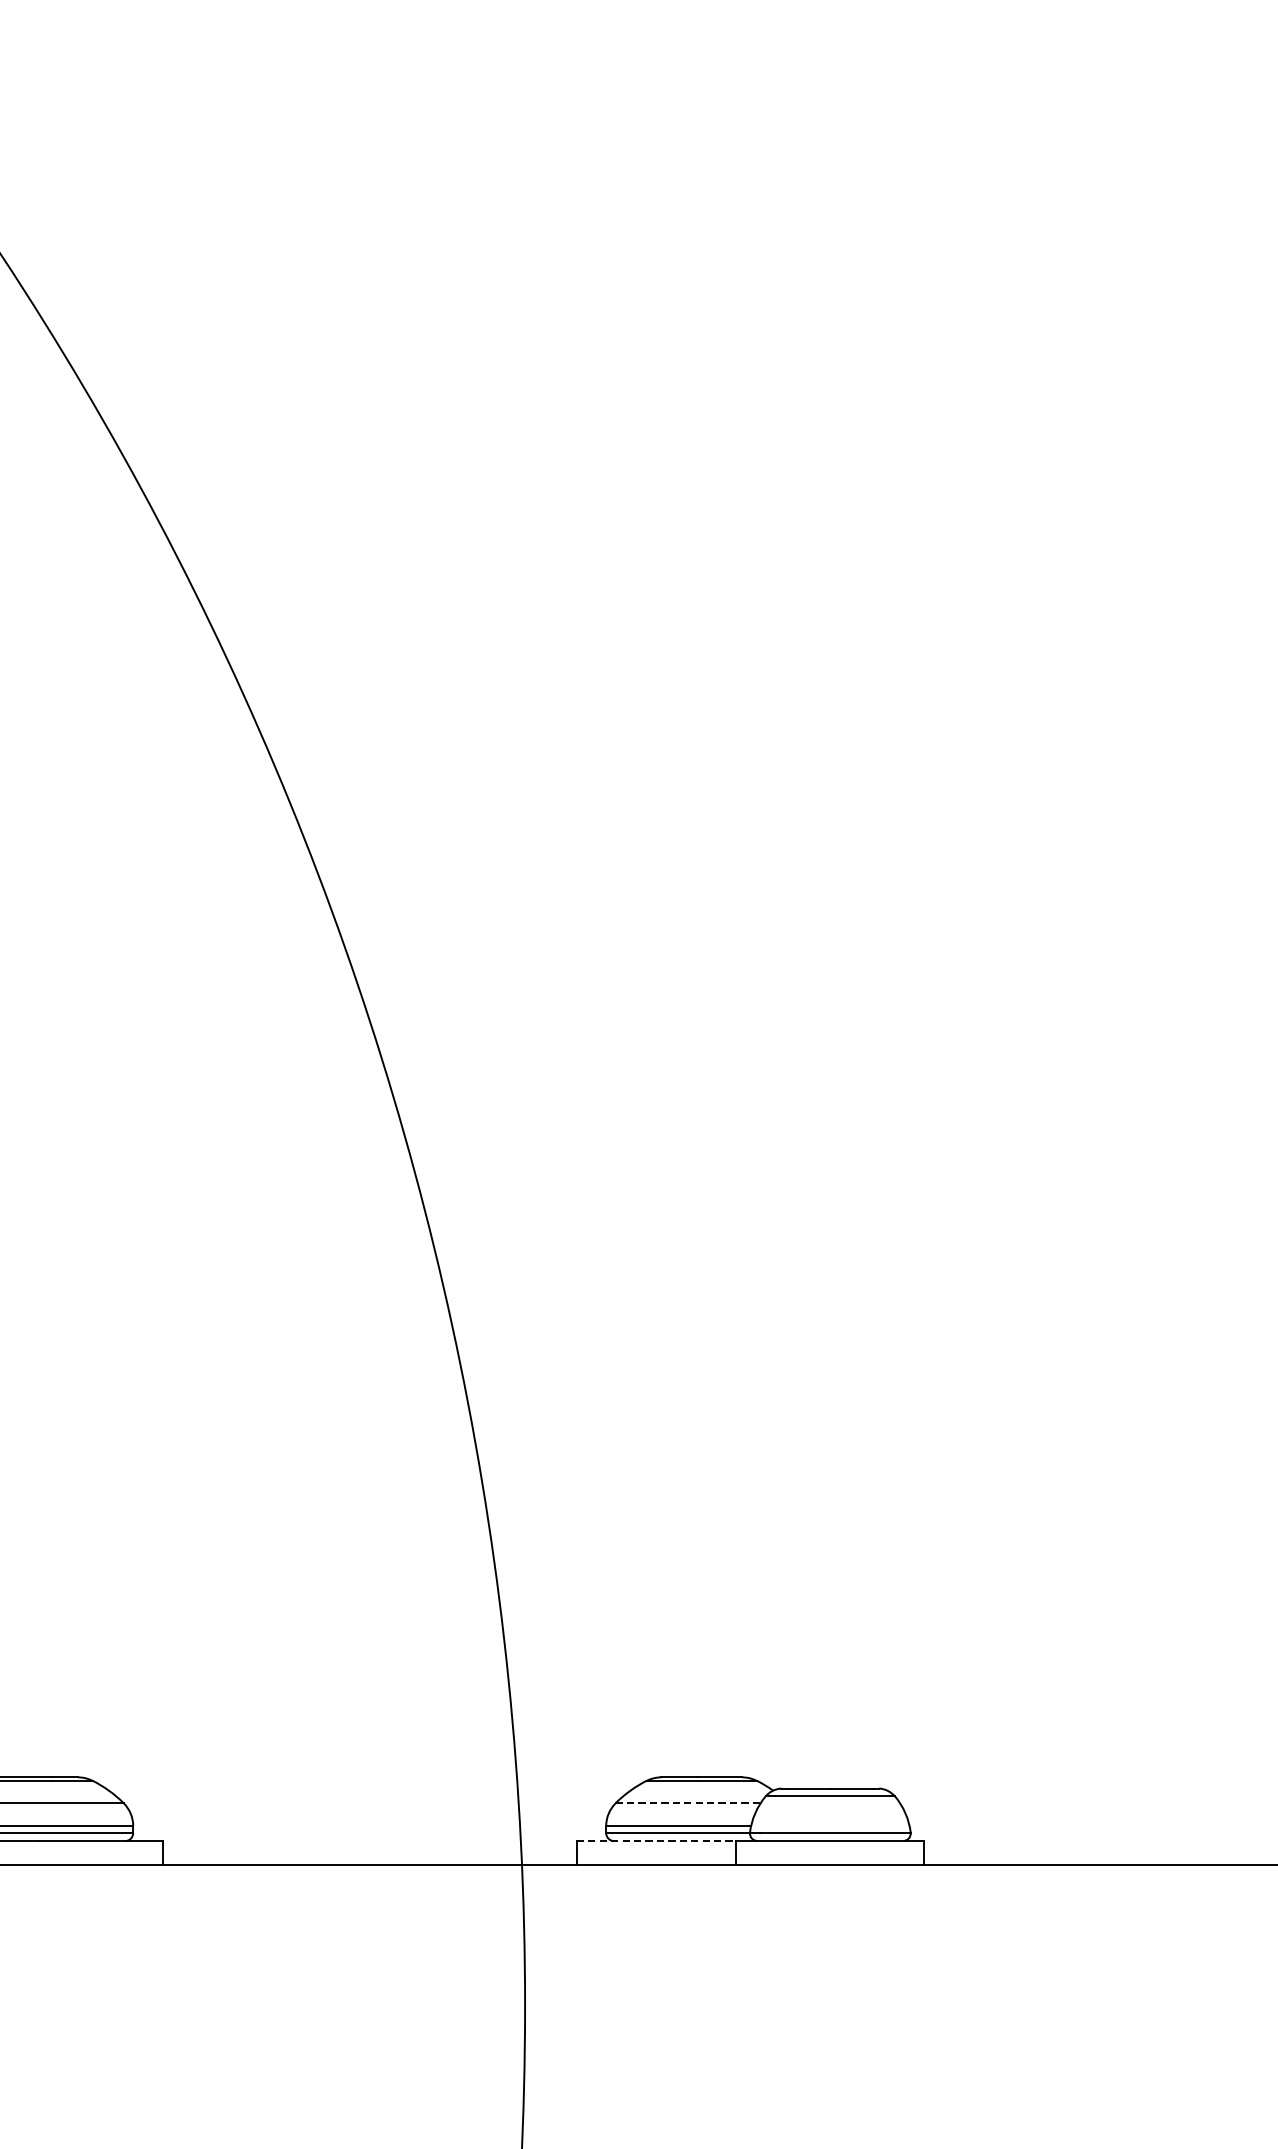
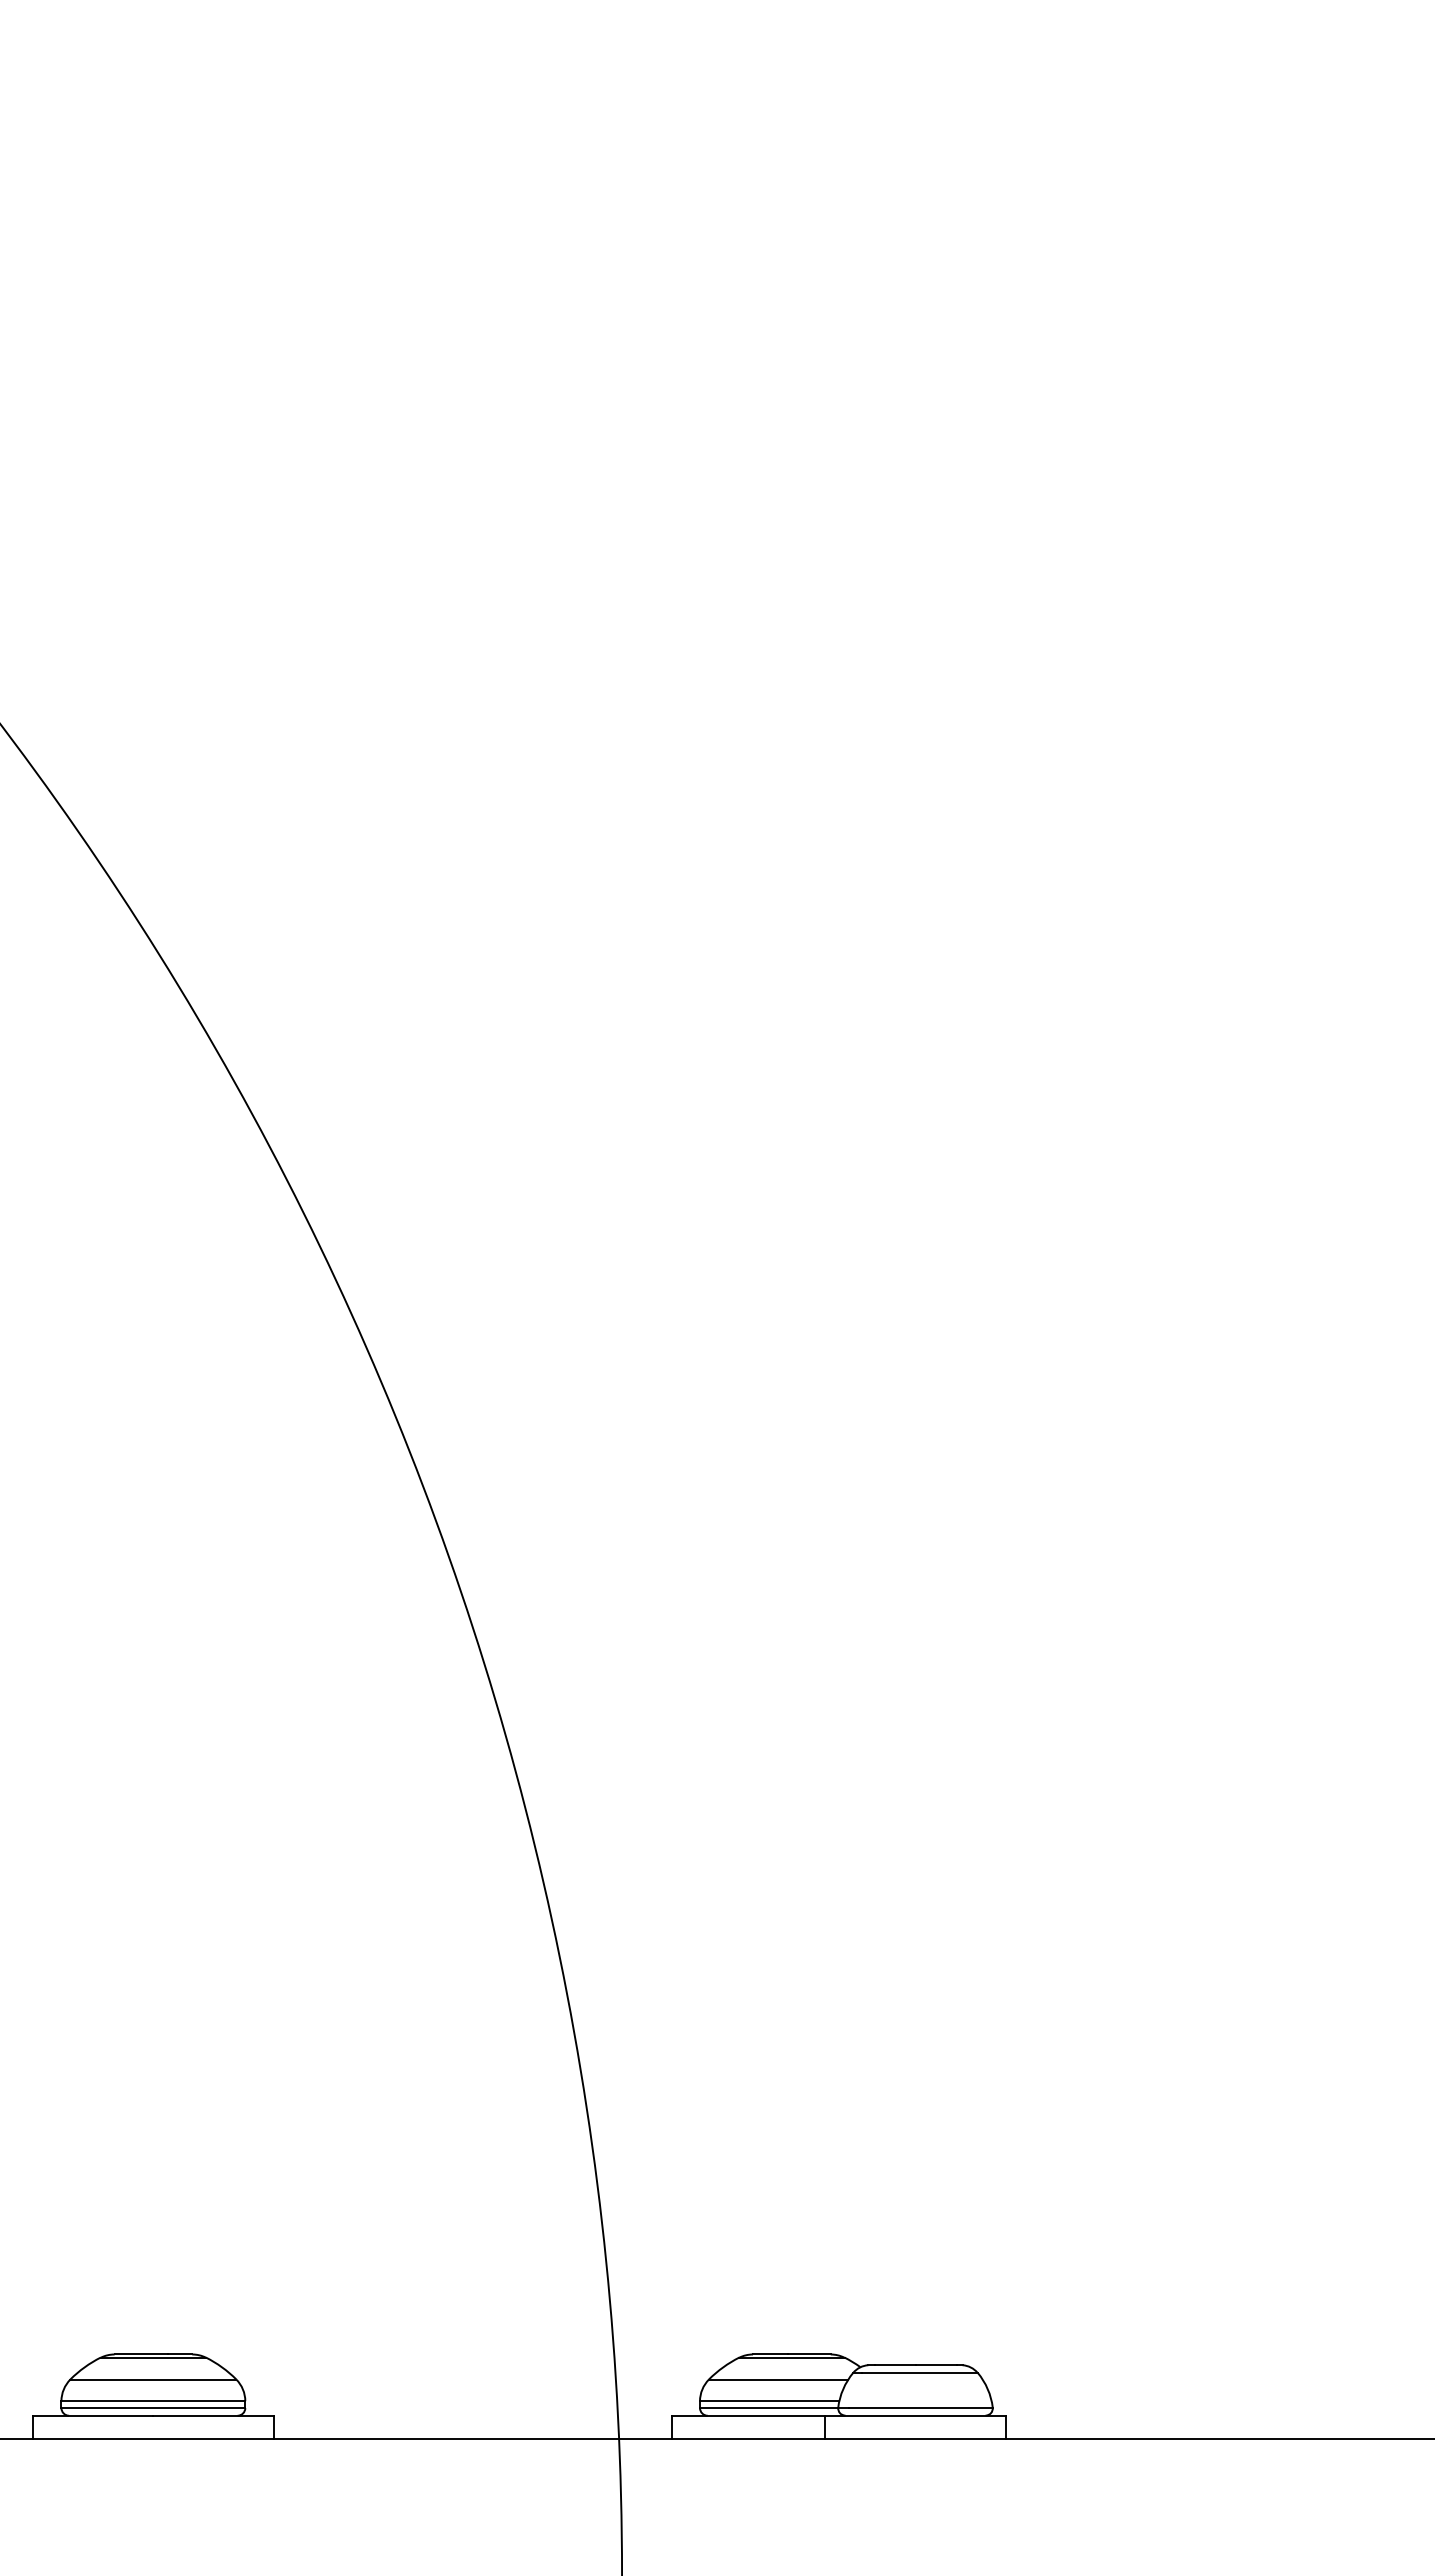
line: (687, 1803) -> (778, 2379), dashed -> solid
line: (656, 1840) -> (748, 2415), dashed -> solid

